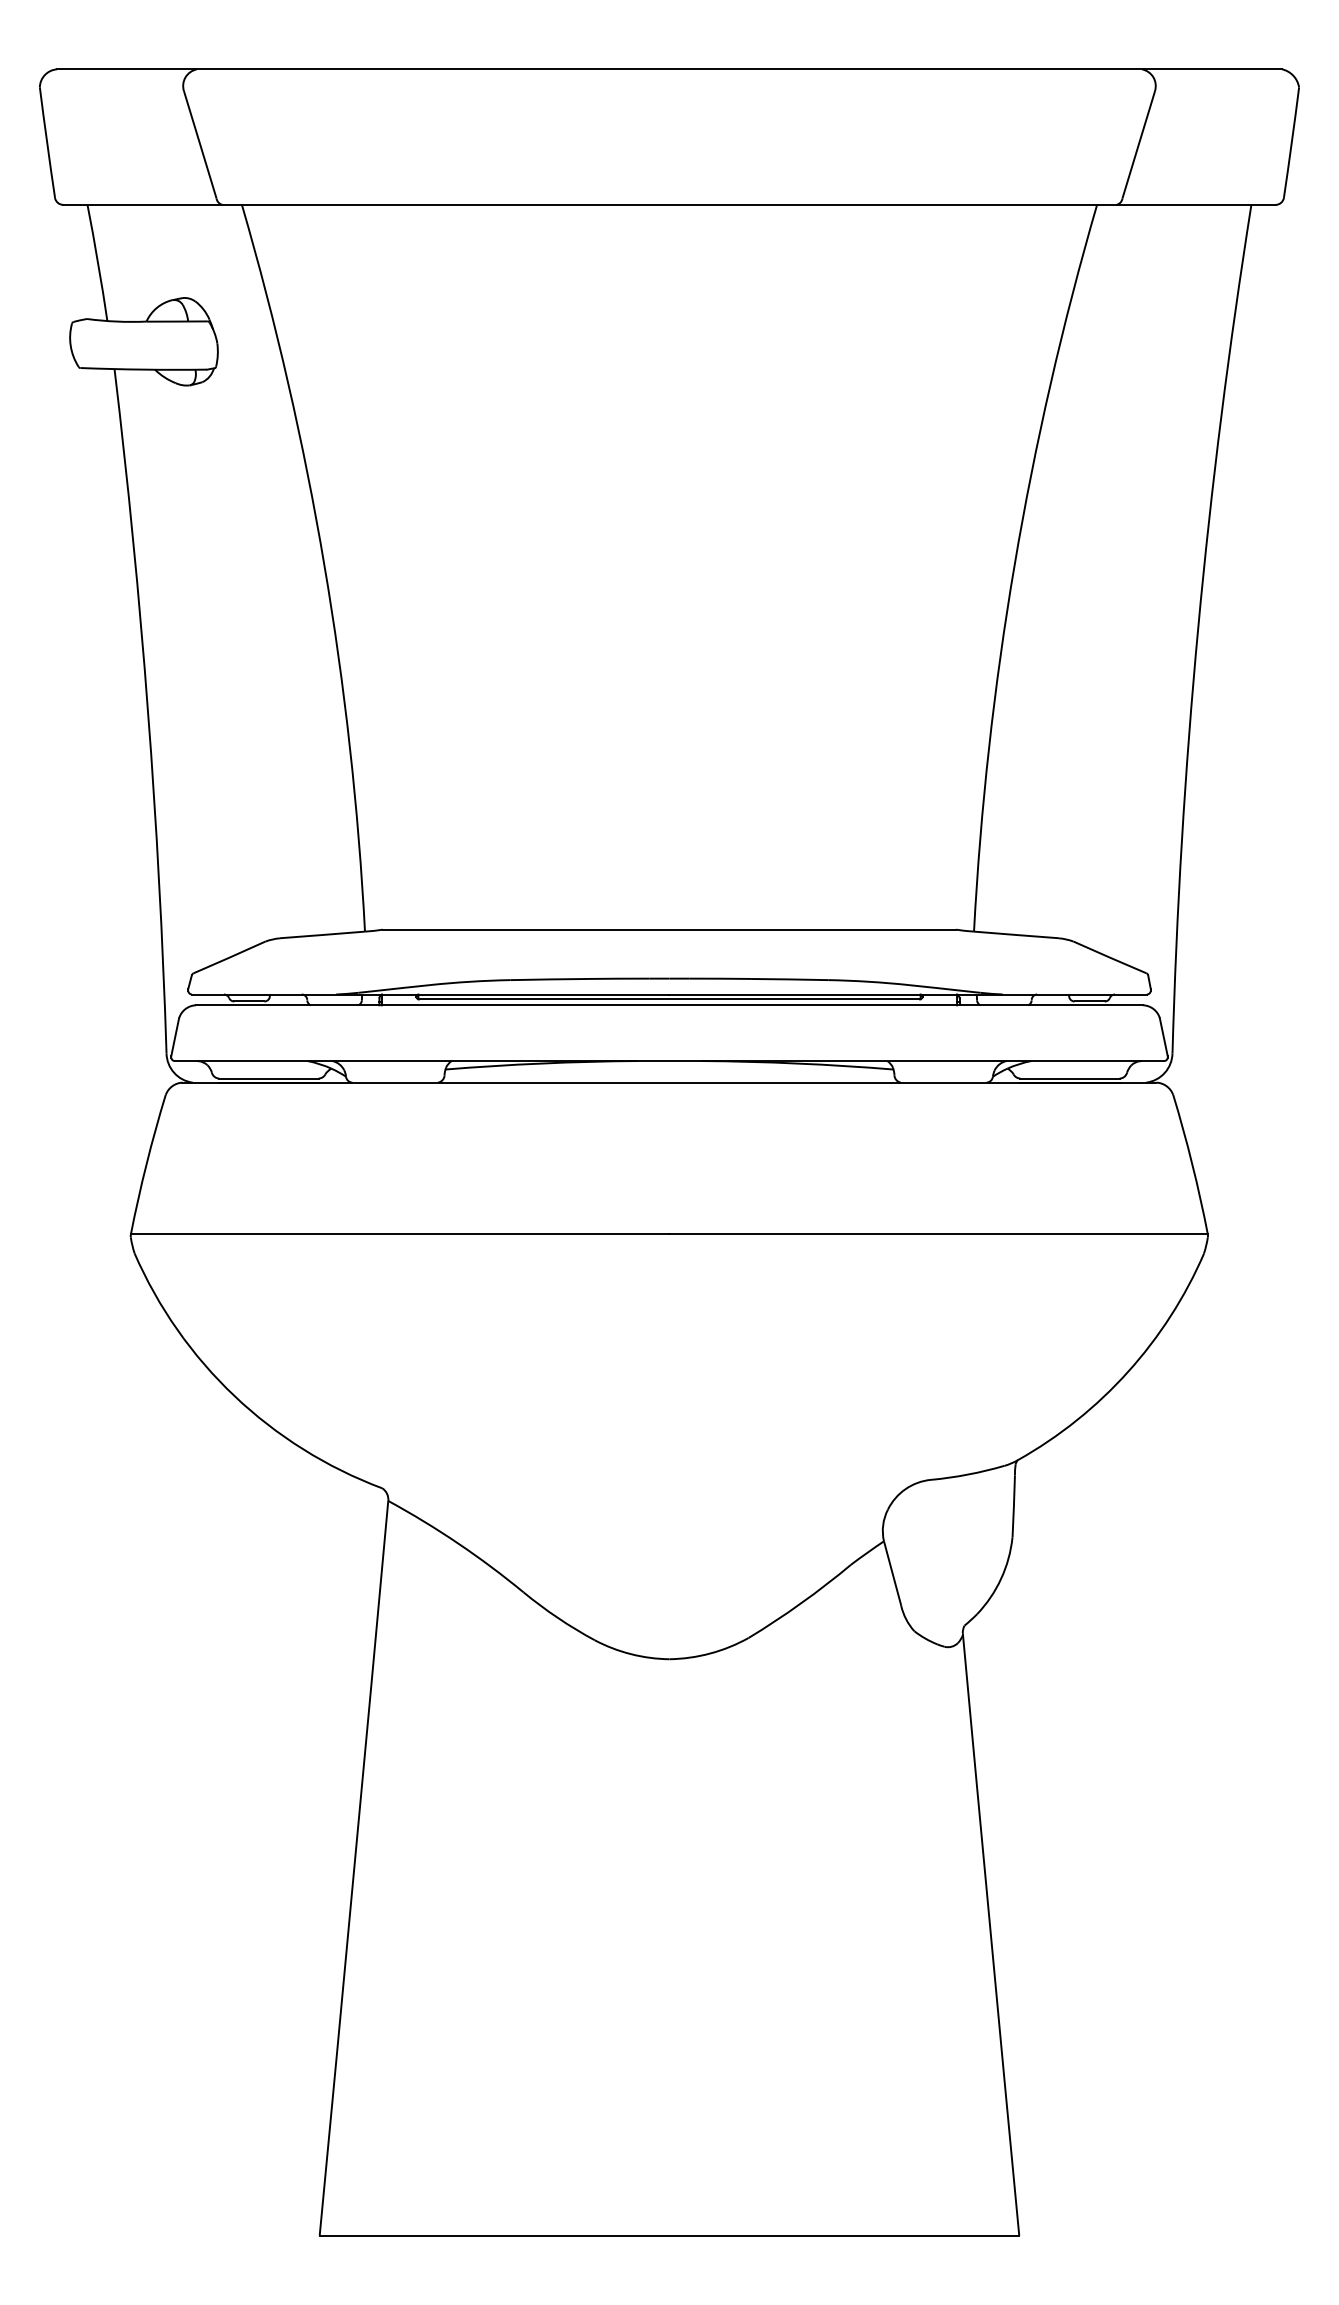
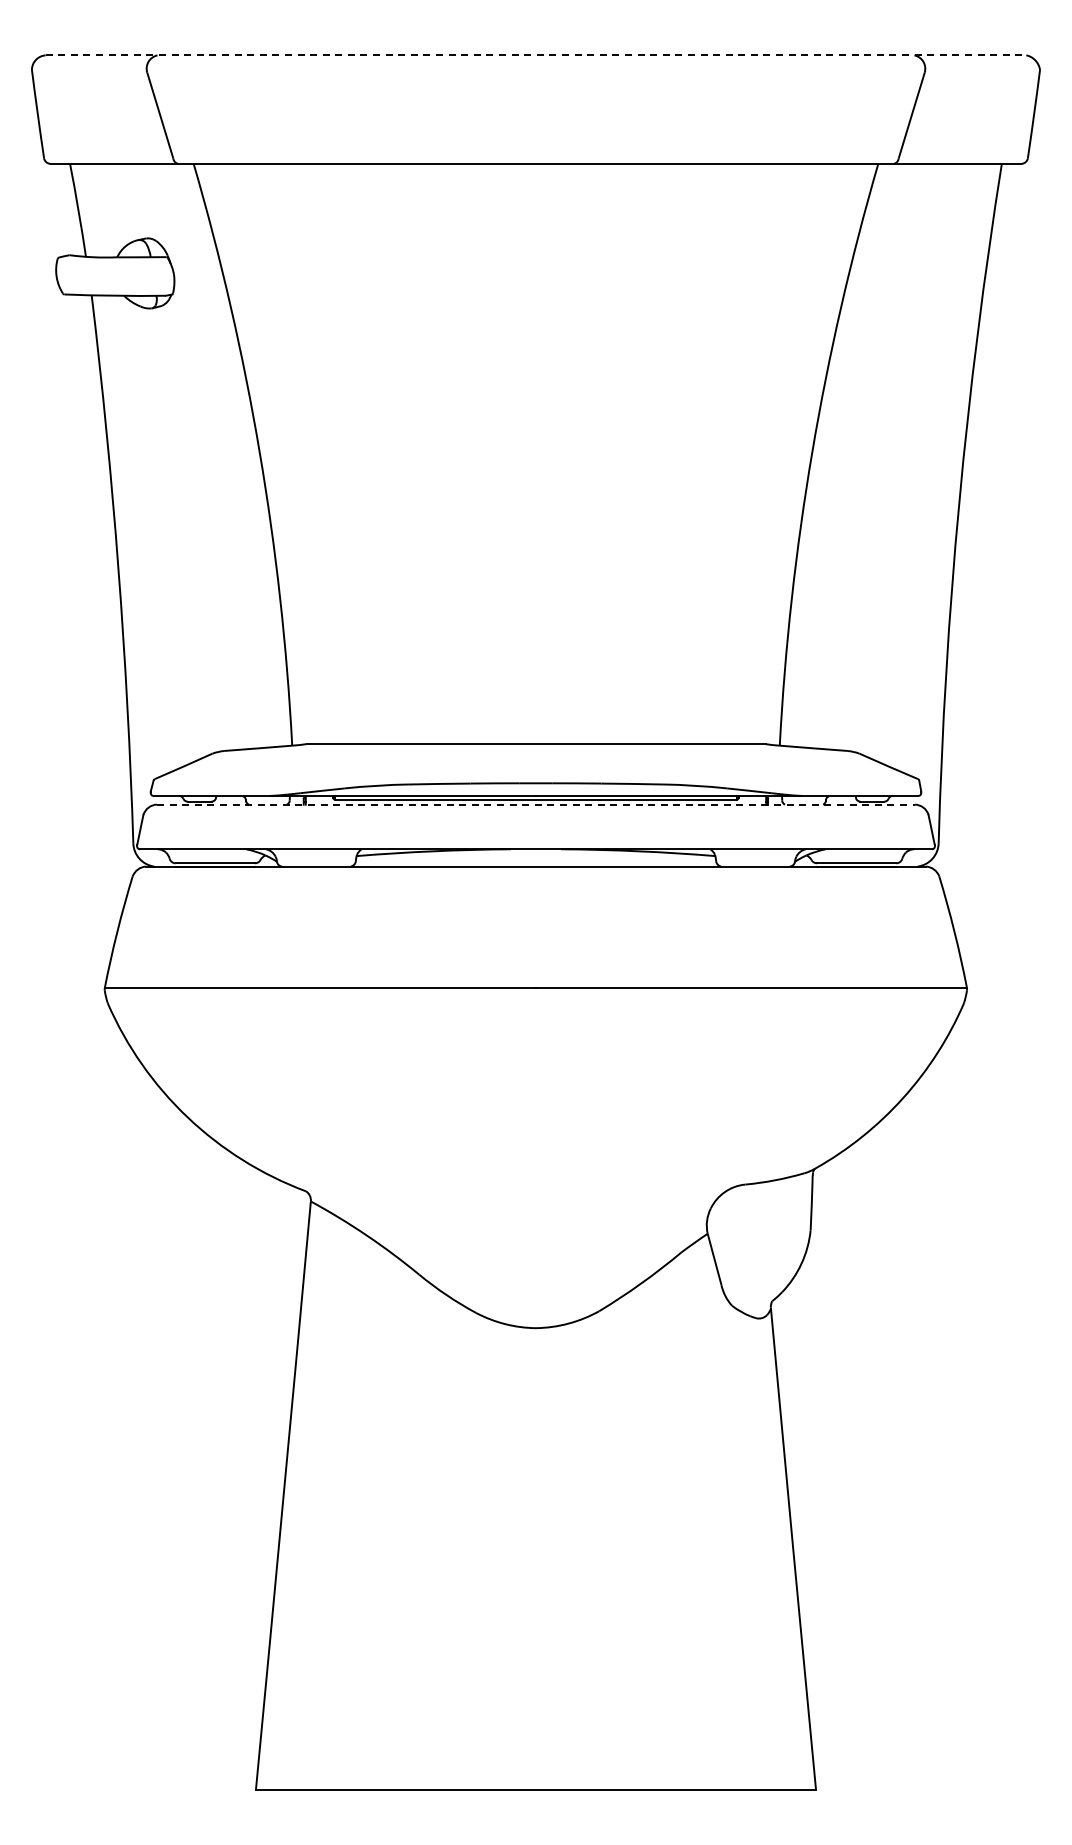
line: (670, 69) -> (536, 55), solid -> dashed
line: (670, 1005) -> (536, 804), solid -> dashed

